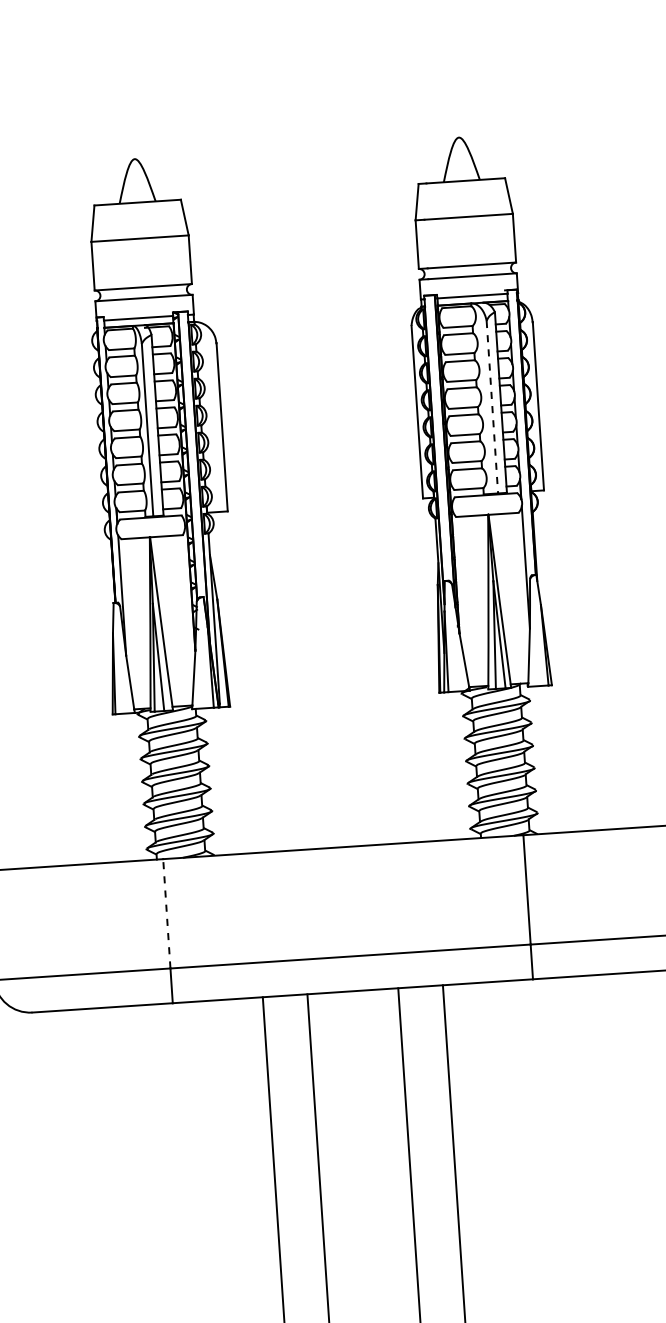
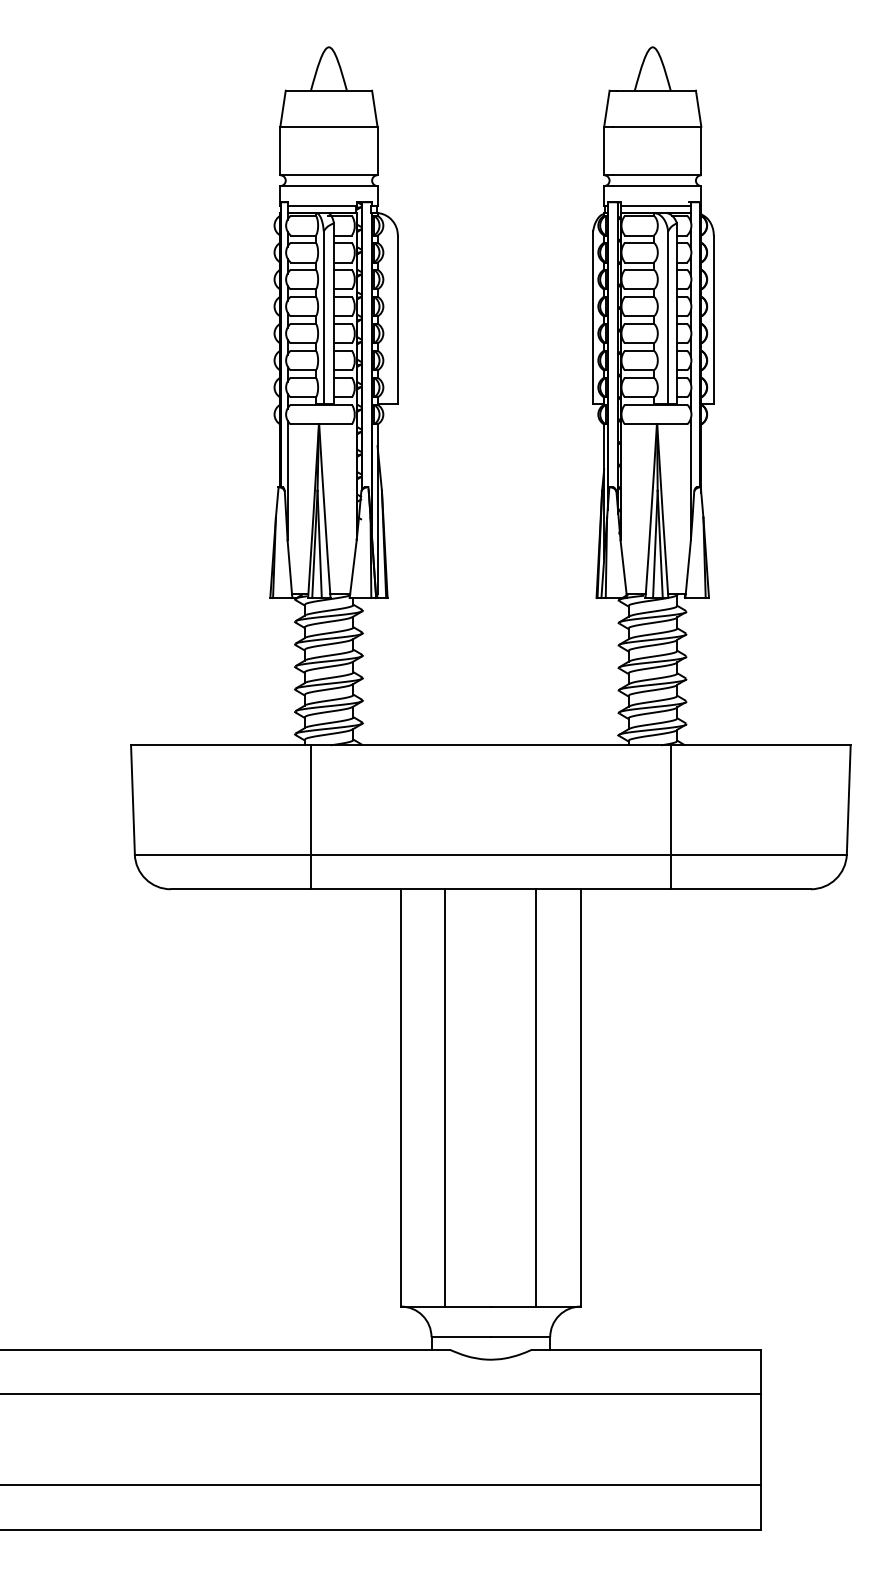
line: (492, 408) -> (668, 318), dashed -> solid
line: (166, 913) -> (310, 799), dashed -> solid

